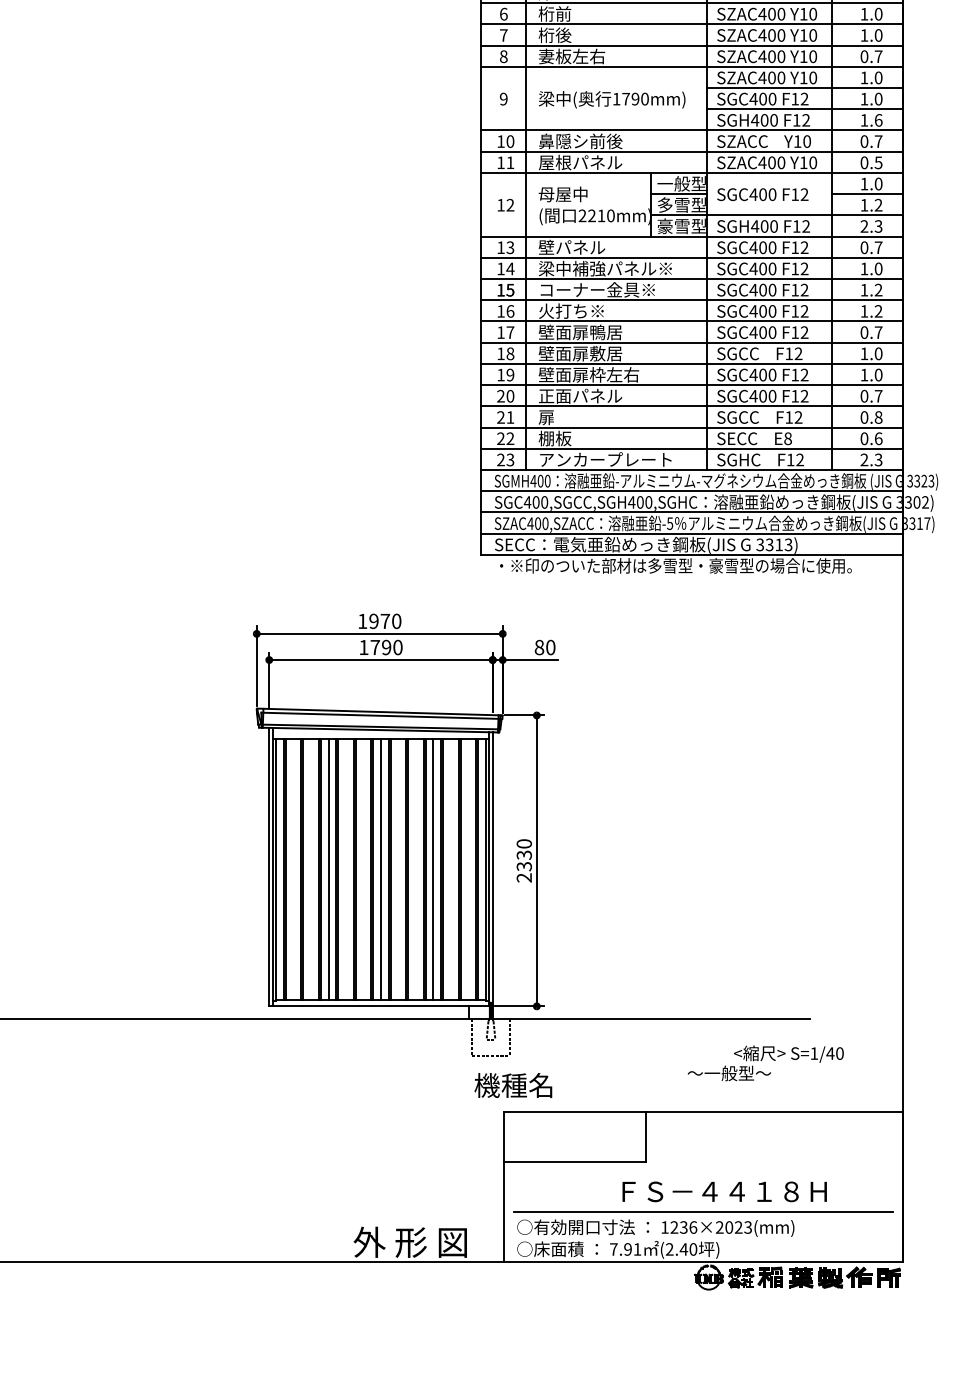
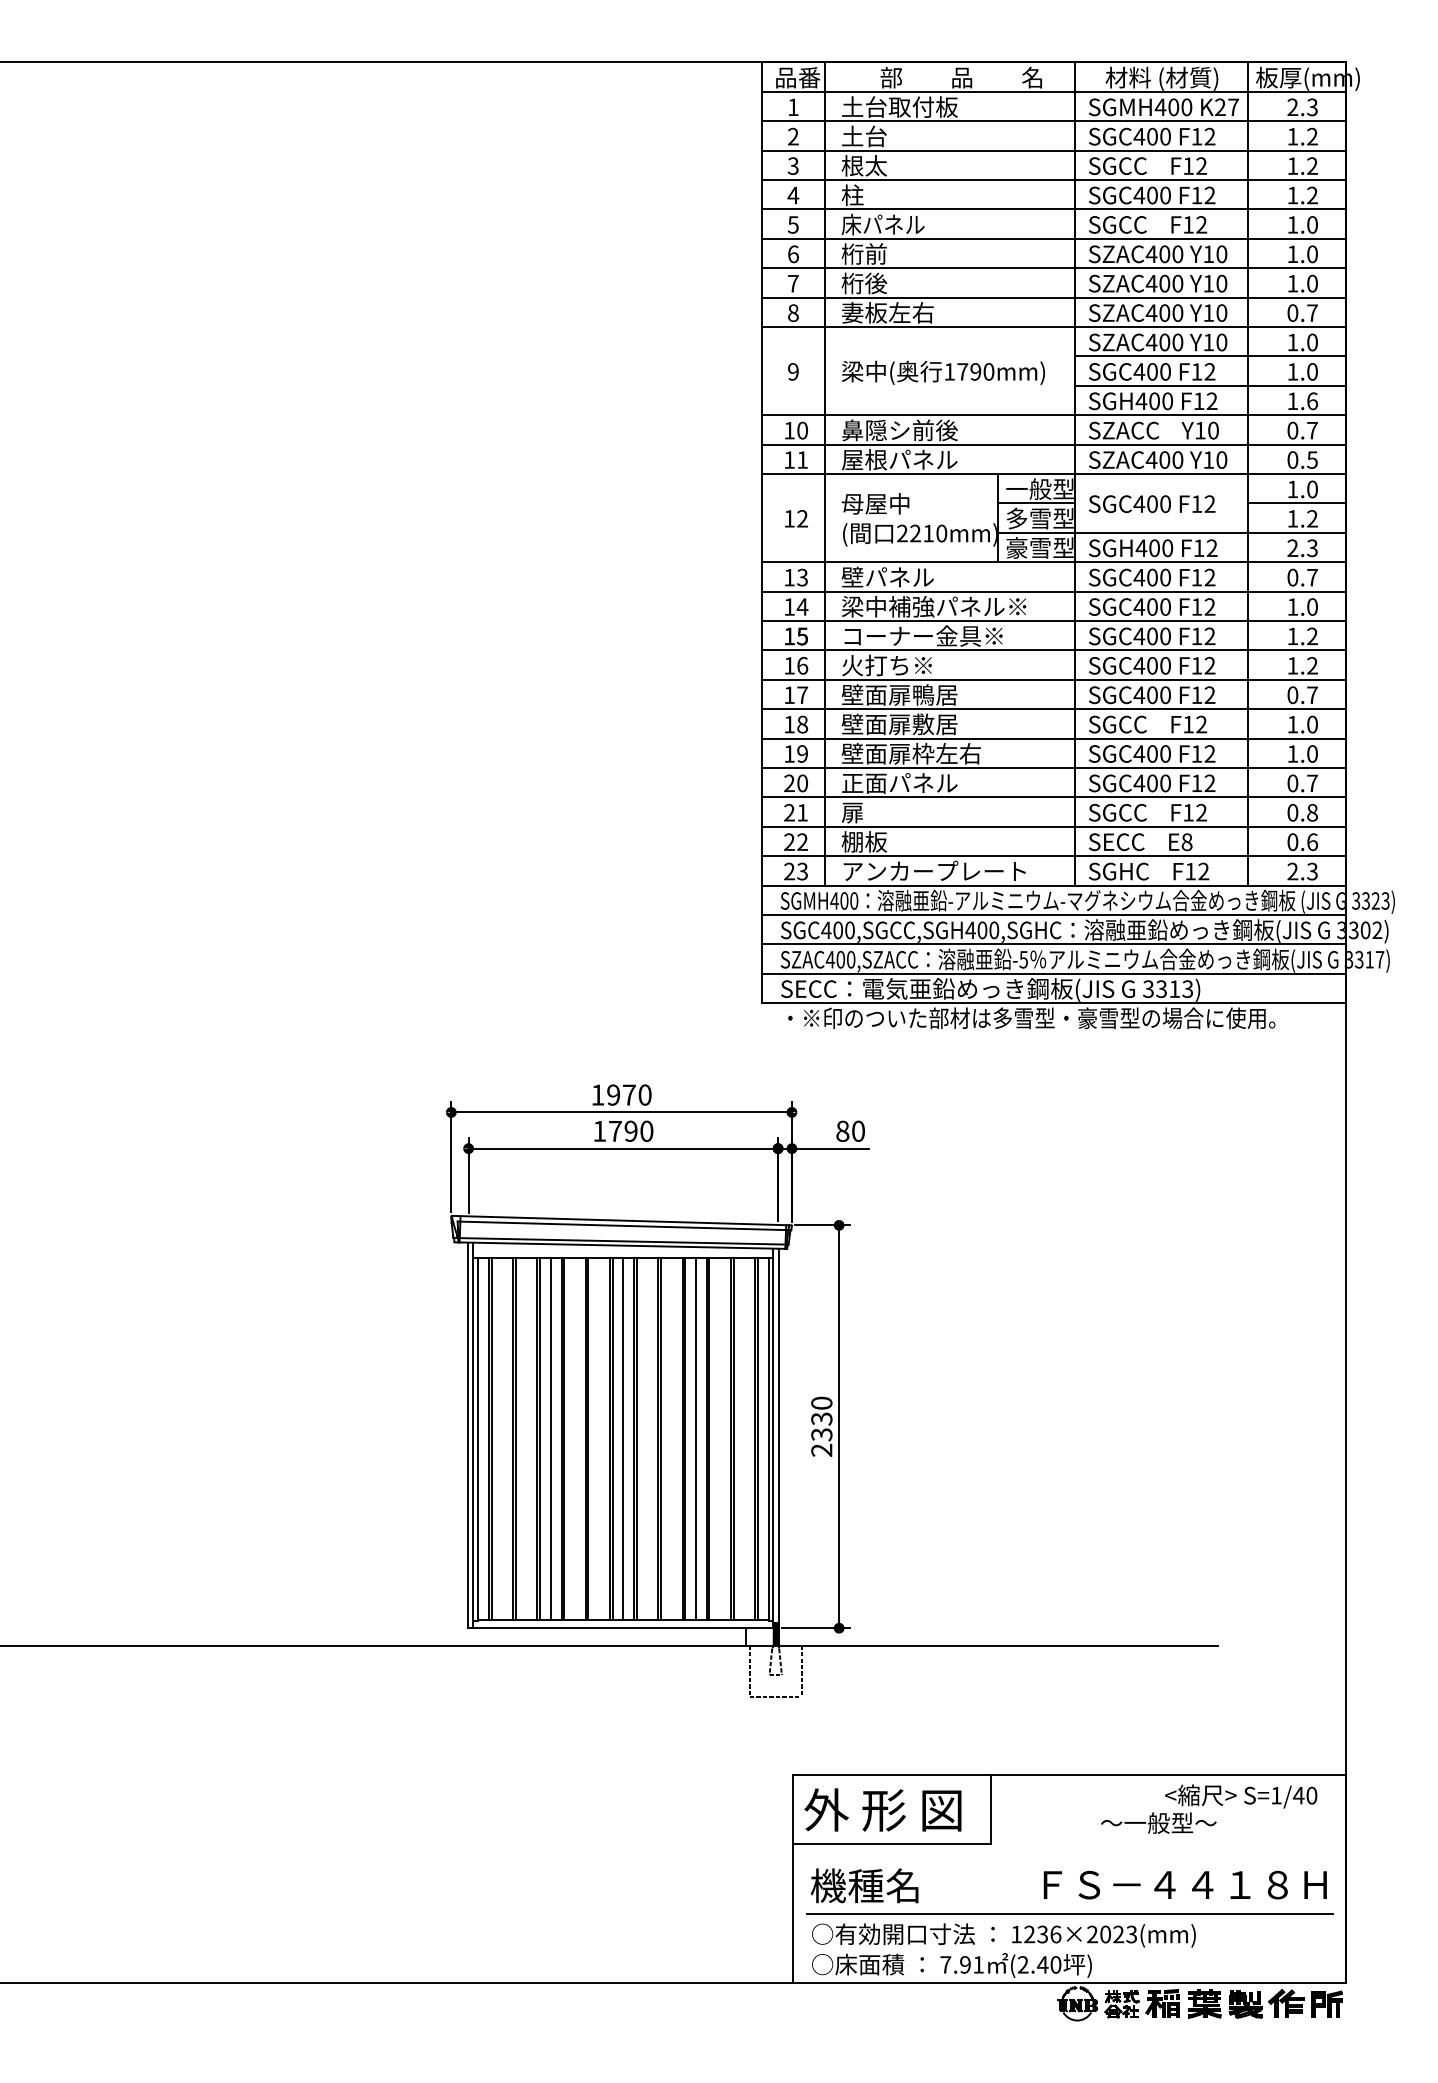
text: (765, 1062) -> (1209, 1808), moved
text: (513, 1085) -> (864, 1885), moved
text: (724, 1191) -> (1184, 1884), moved
text: (409, 1241) -> (882, 1809), moved

